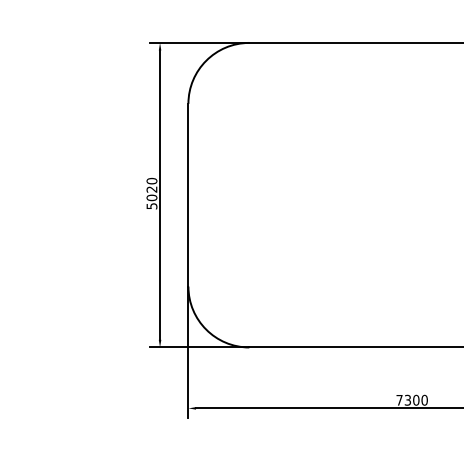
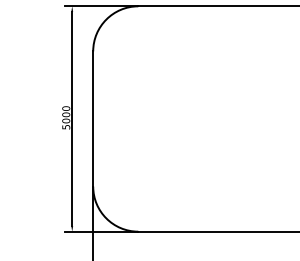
text: (151, 189) -> (65, 114), 5020 -> 5000

